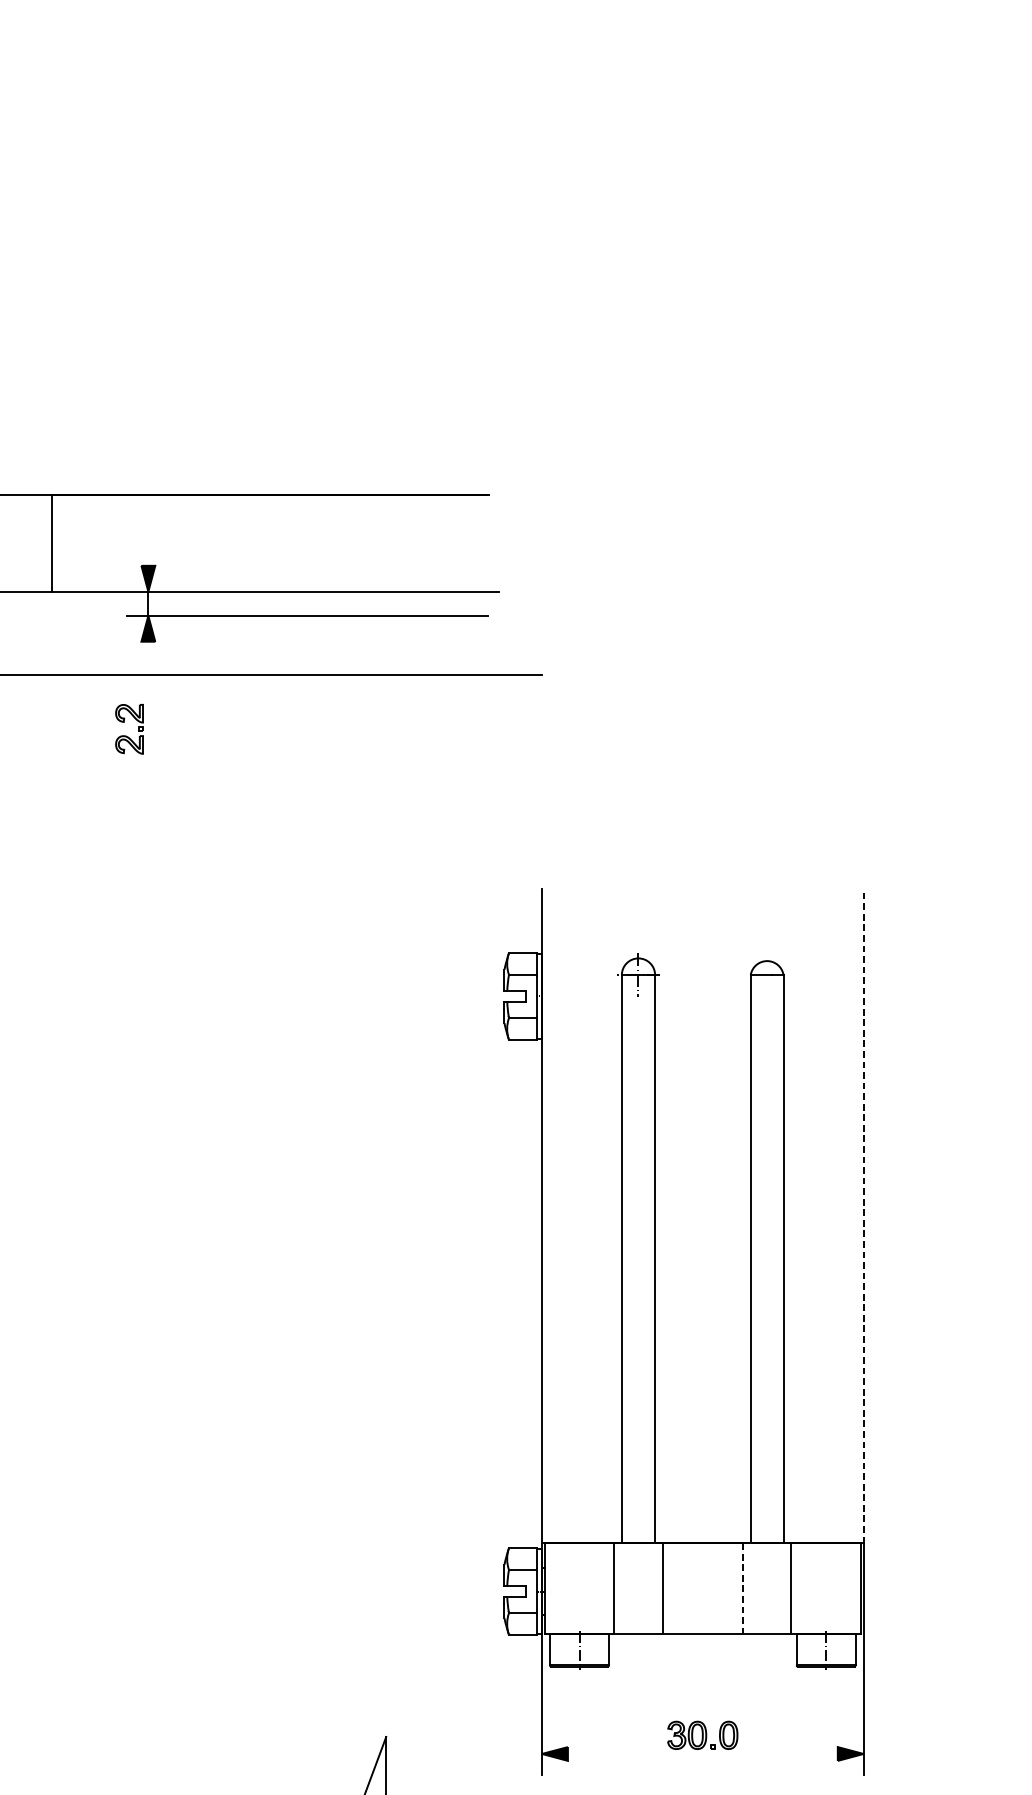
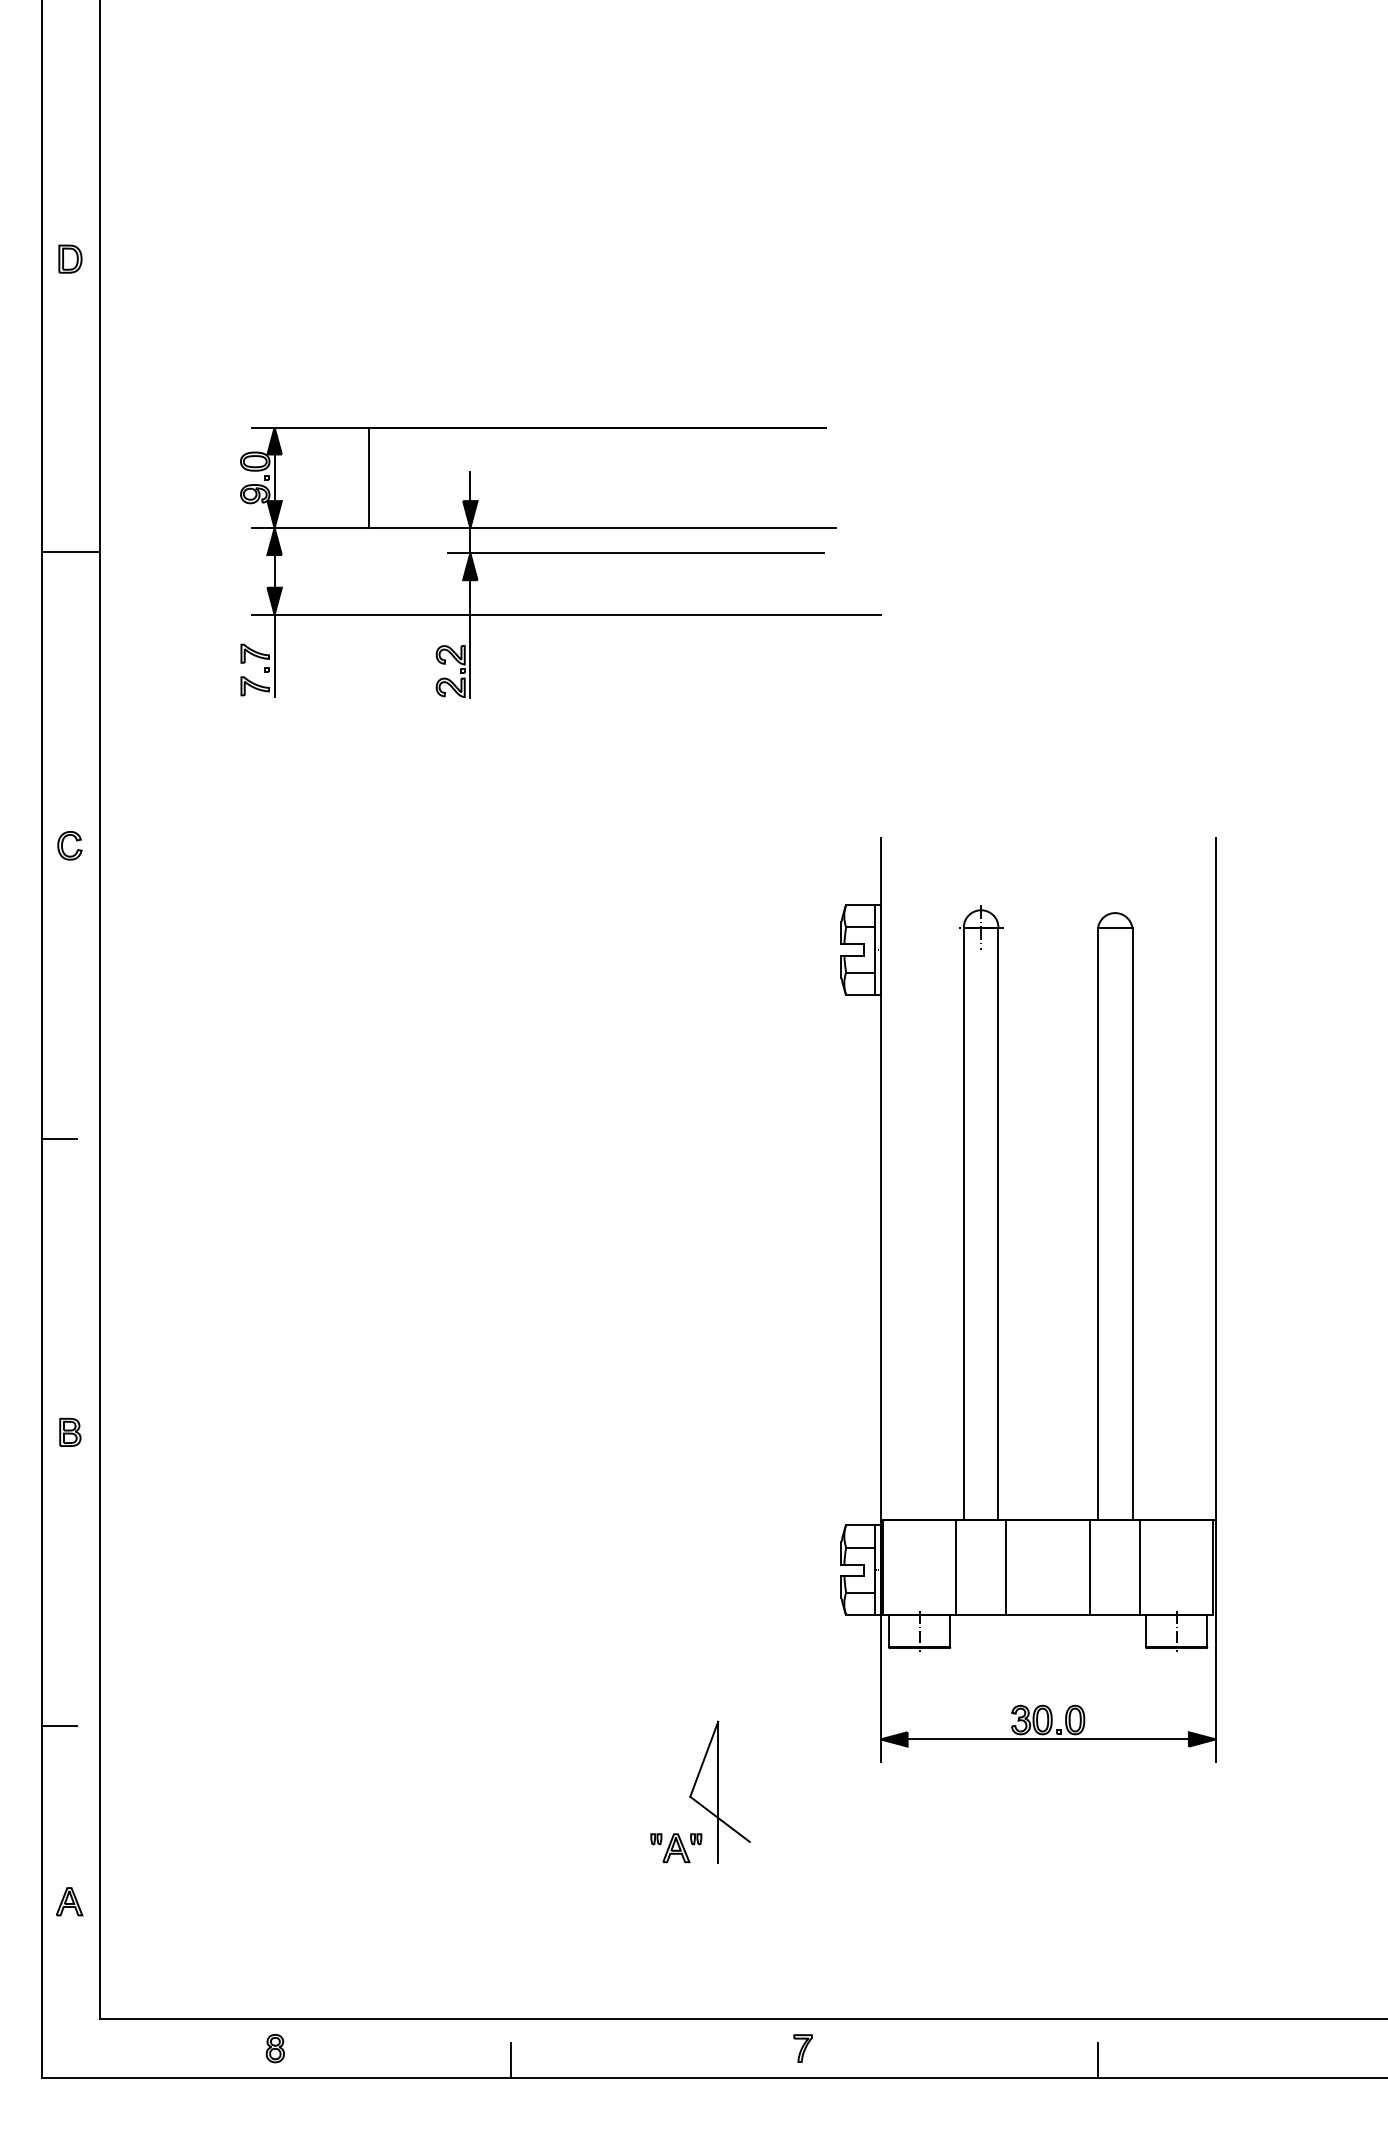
line: (148, 551) -> (470, 486), added
line: (148, 698) -> (470, 639), added
line: (863, 1216) -> (1215, 1179), dashed -> solid
line: (743, 1588) -> (1090, 1566), dashed -> solid
line: (702, 1754) -> (1047, 1739), added

